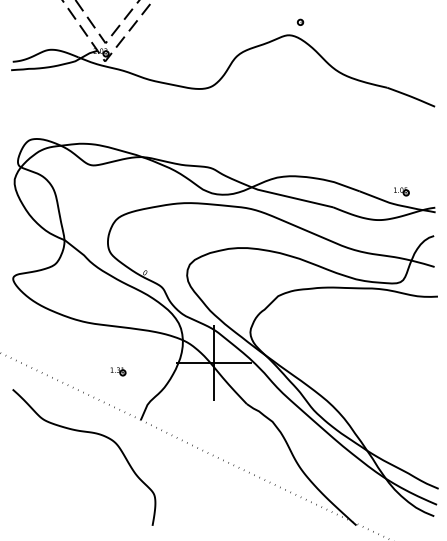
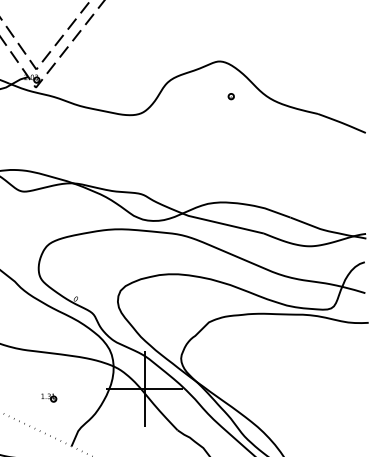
part: (300, 21) -> (231, 95), moved
part: (401, 191) -> (332, 217), removed

